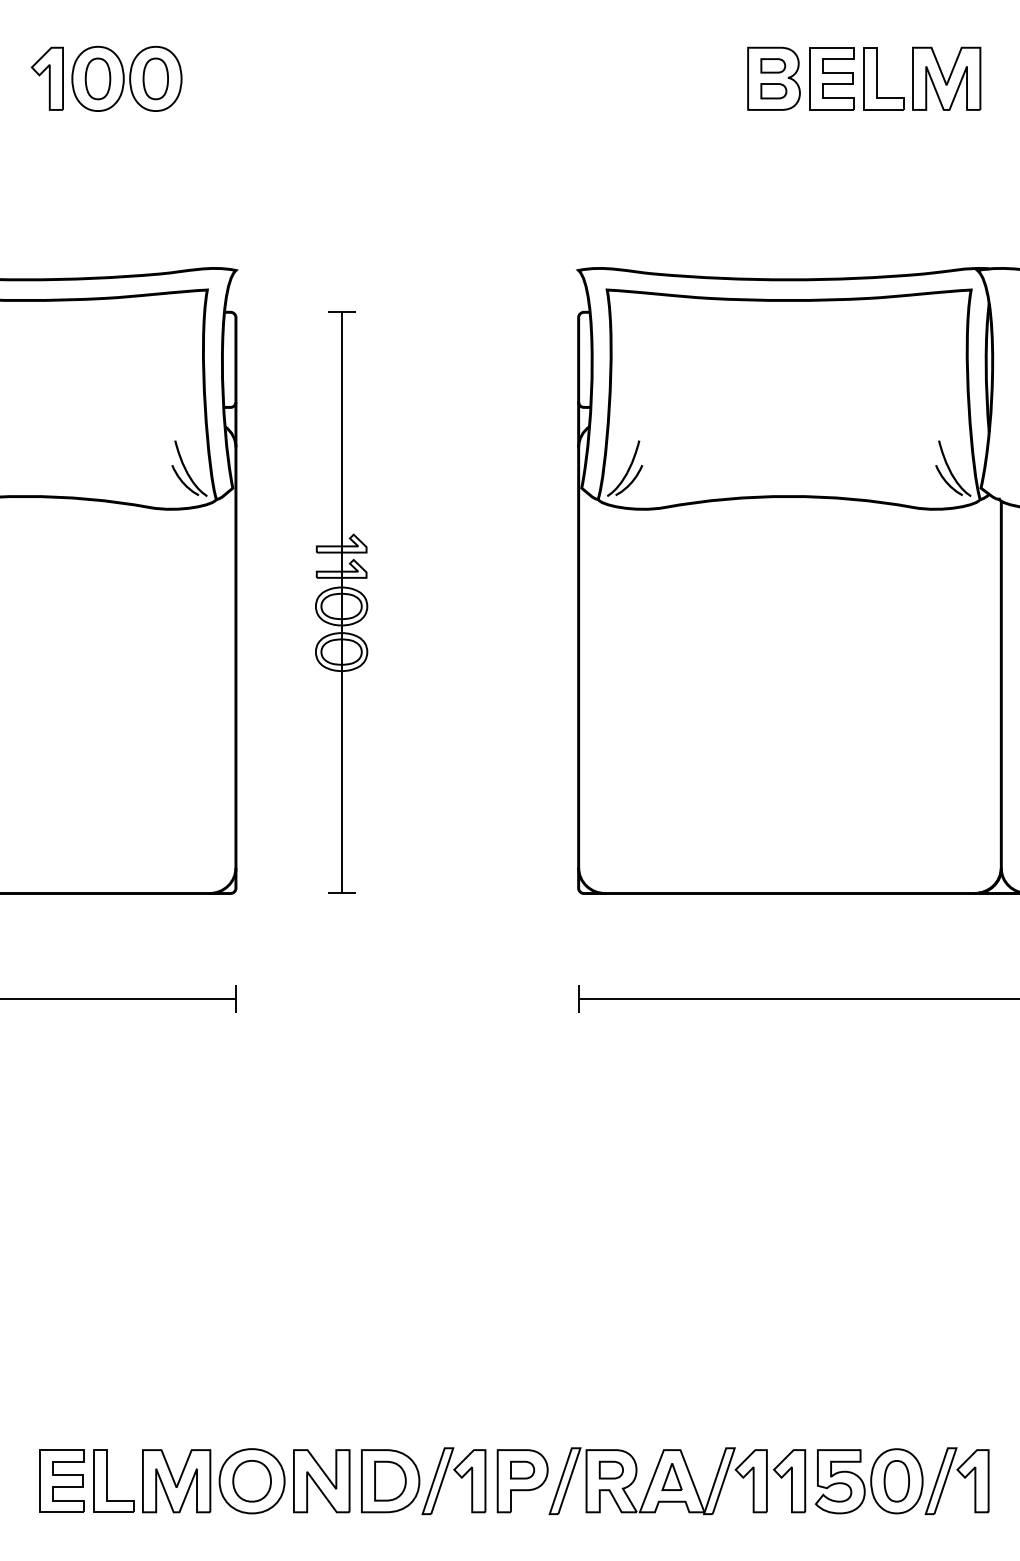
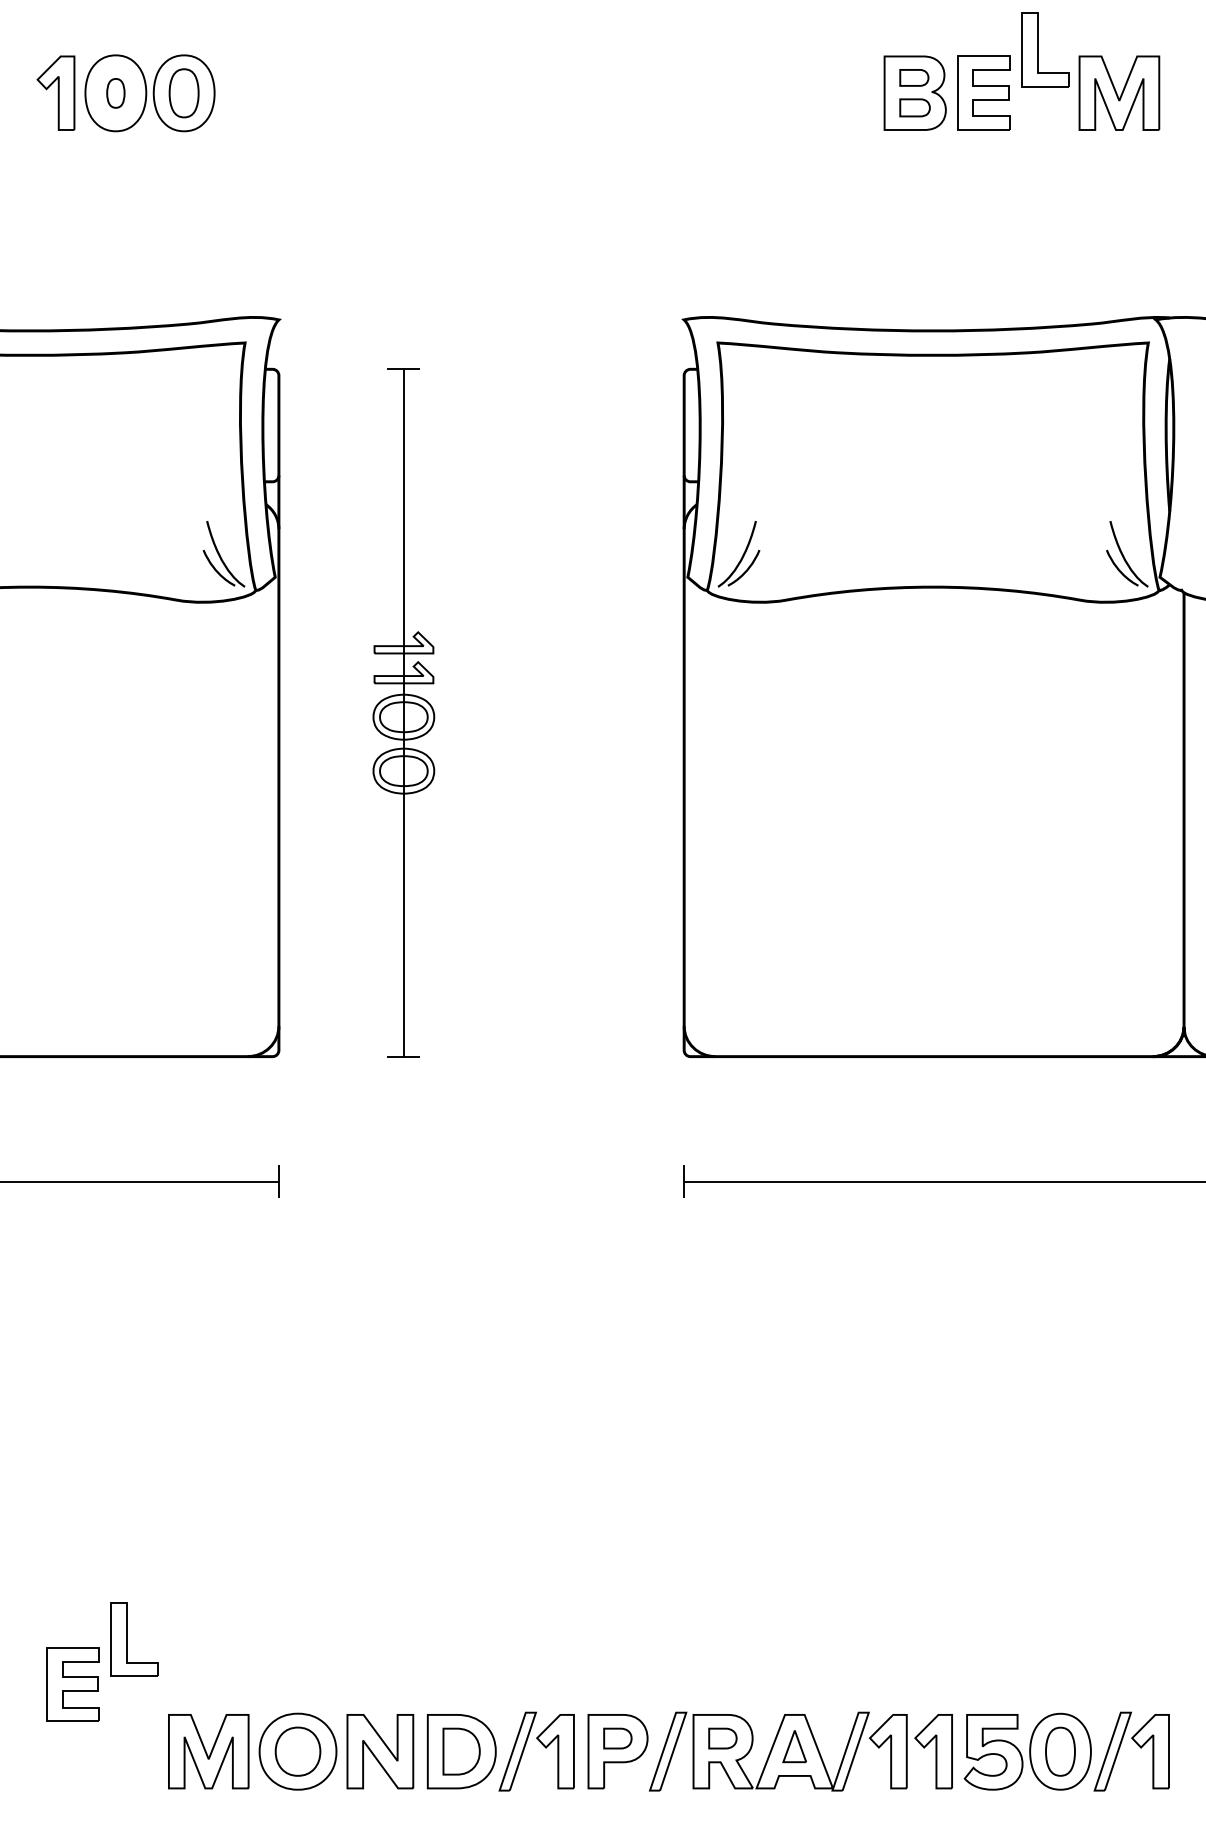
part: (878, 78) -> (1038, 49), moved
part: (97, 79) -> (115, 93), size x0.6
part: (61, 1481) -> (72, 1684), moved
part: (107, 1481) -> (127, 1639), moved

